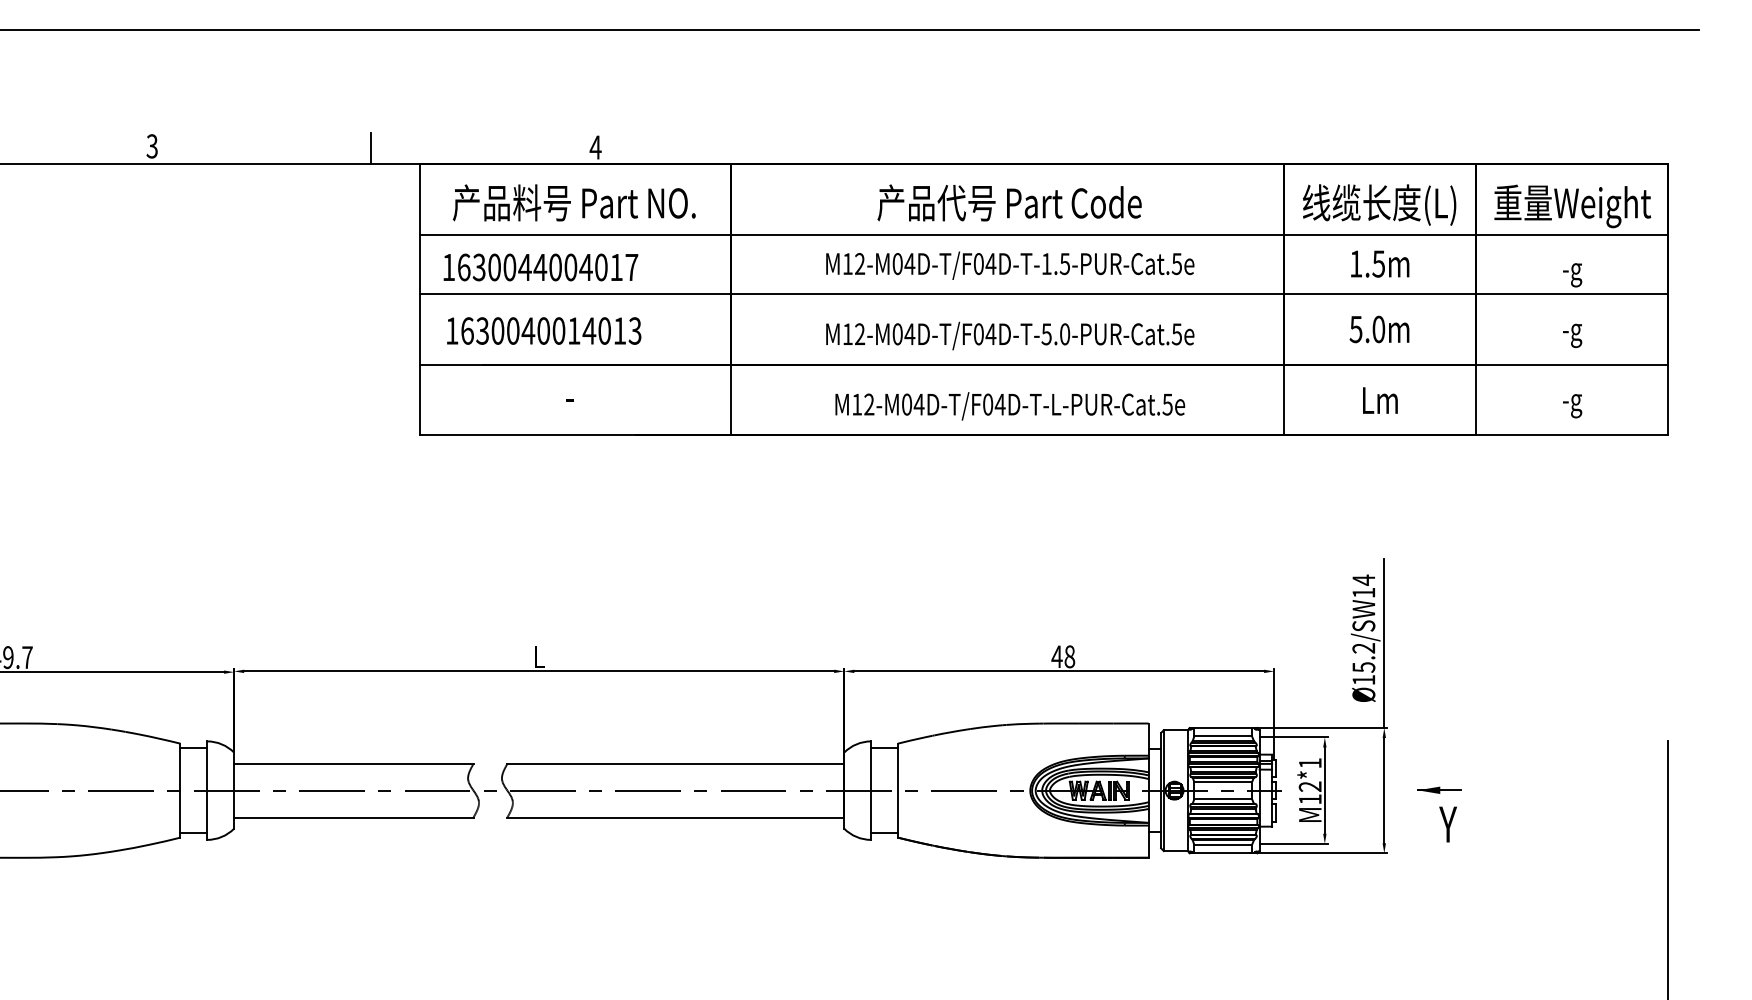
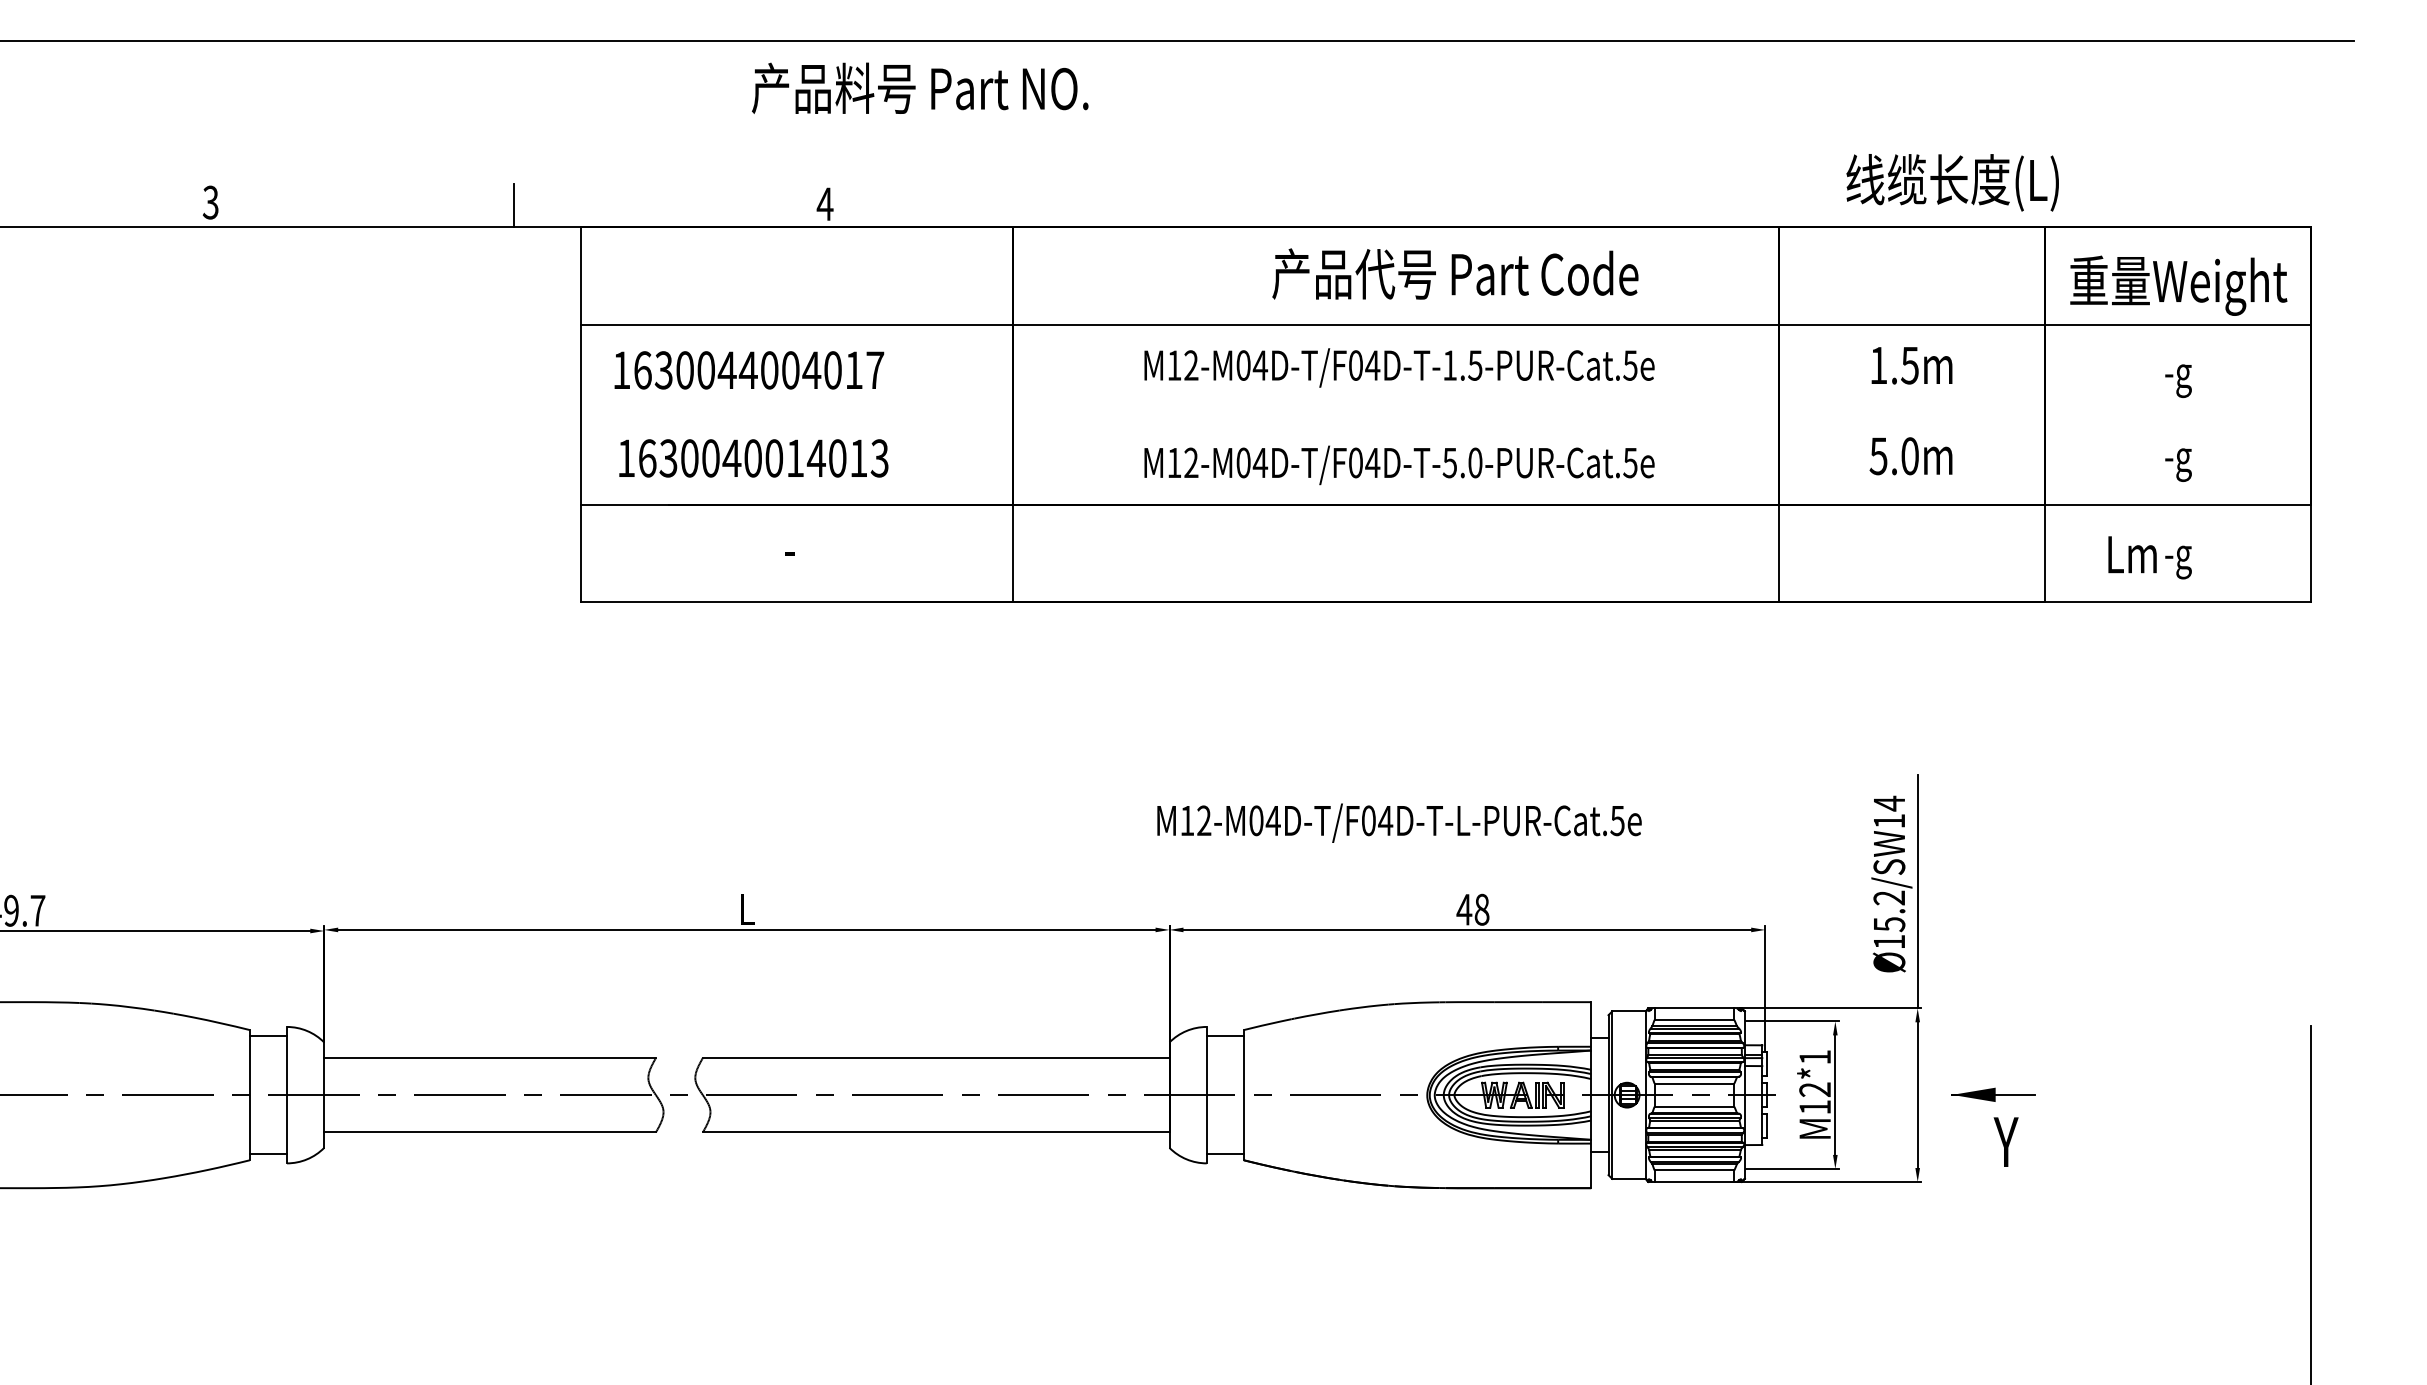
text: (573, 202) -> (919, 87), moved
text: (1009, 202) -> (1455, 273), moved
text: (1379, 204) -> (1952, 181), moved
line: (1043, 294) -> (1445, 407), removed
text: (1380, 400) -> (2132, 554), moved
text: (1010, 406) -> (1399, 823), moved
part: (1439, 789) -> (1994, 1093), size x1.4

